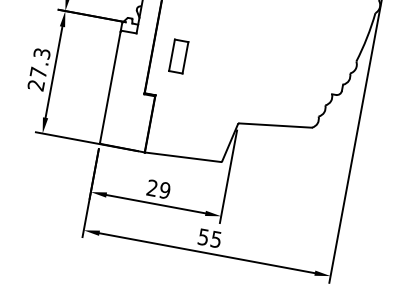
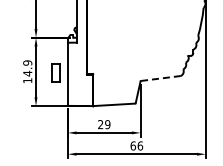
part: (178, 55) -> (55, 72), moved
text: (38, 68) -> (27, 71), 27.3 -> 14.9
line: (274, 125) -> (160, 78), solid -> dashed
text: (209, 237) -> (136, 145), 55 -> 66

